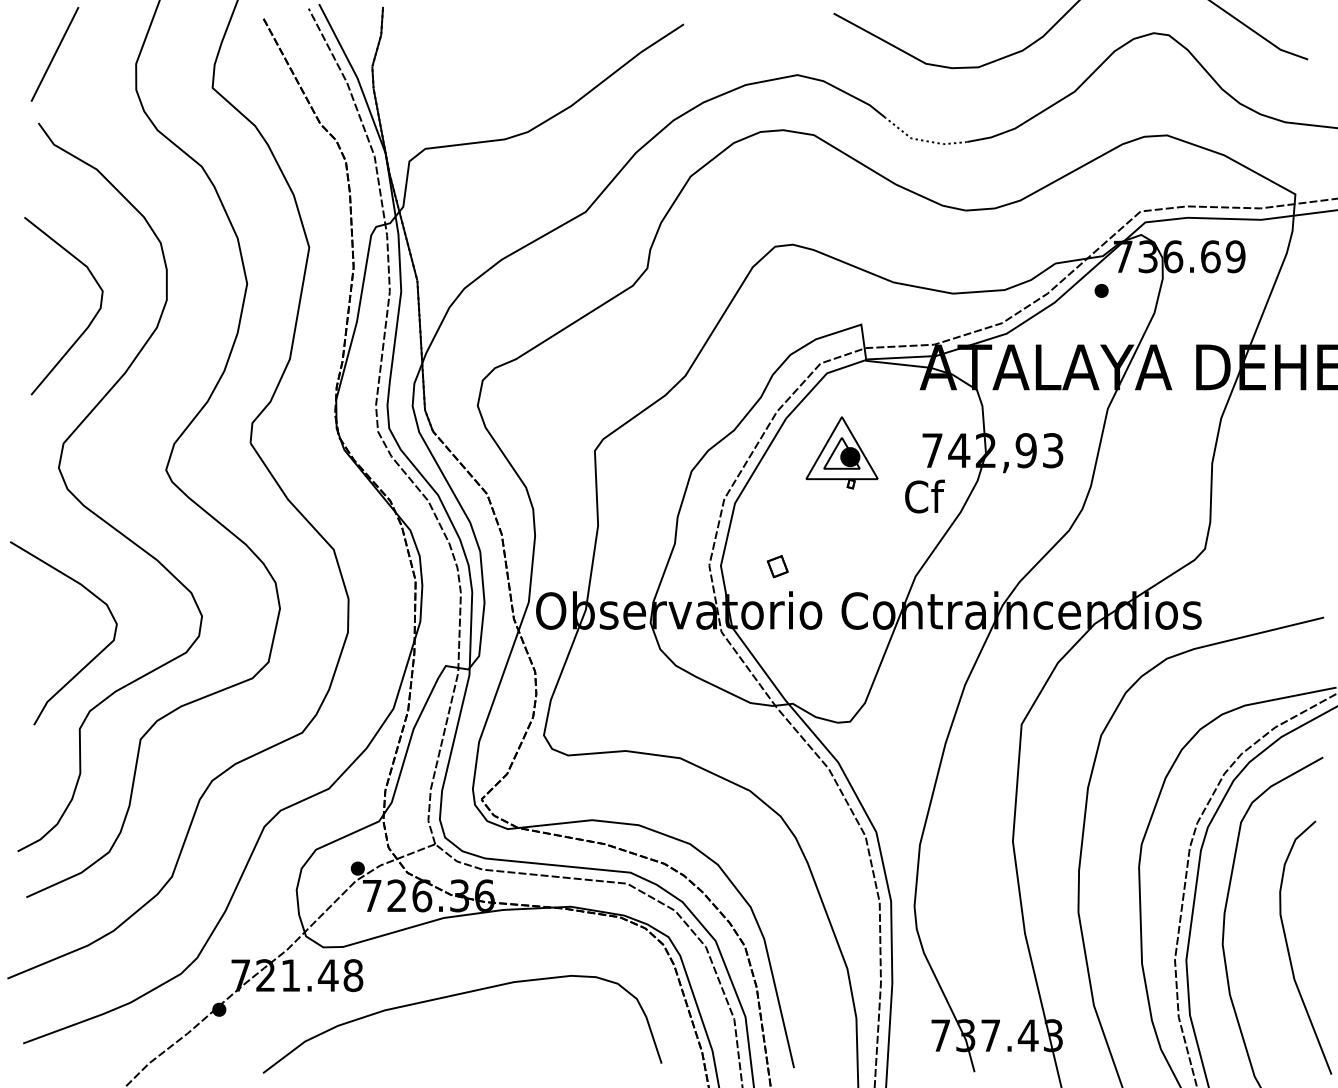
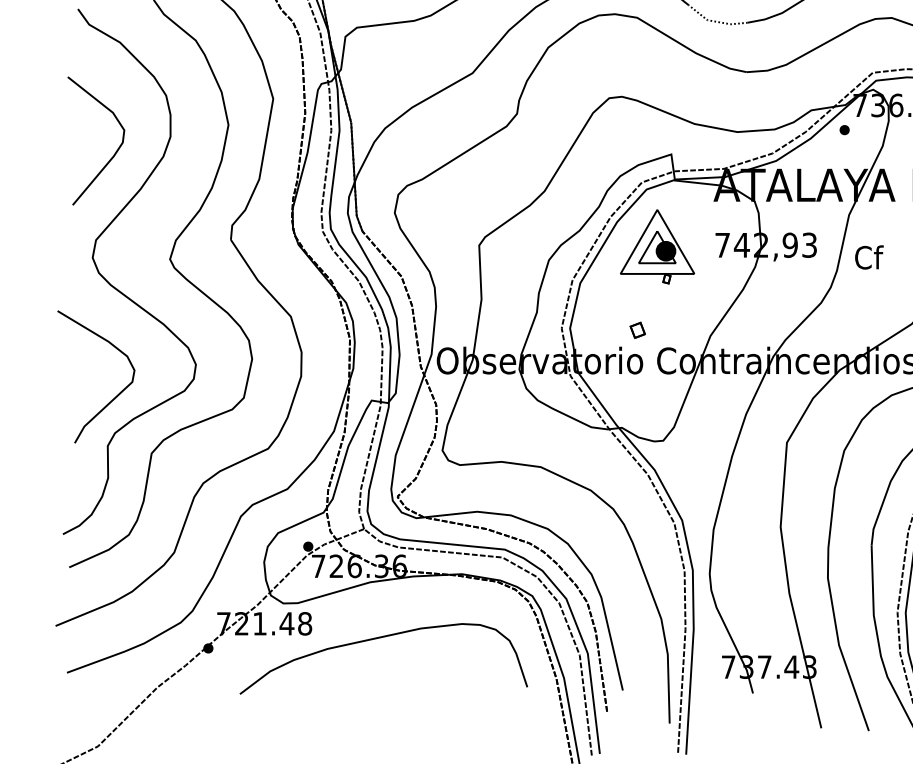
part: (841, 452) -> (657, 246), size x1.43
text: (924, 496) -> (869, 257), moved
part: (777, 566) -> (637, 330), moved

